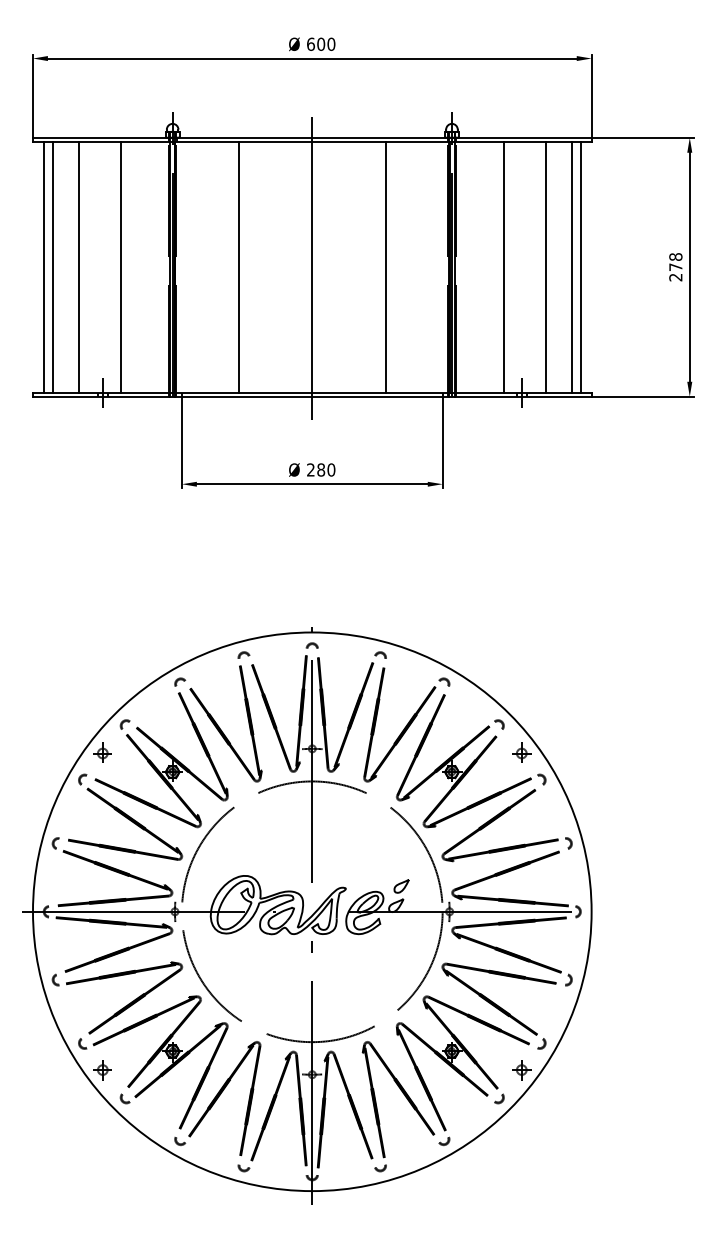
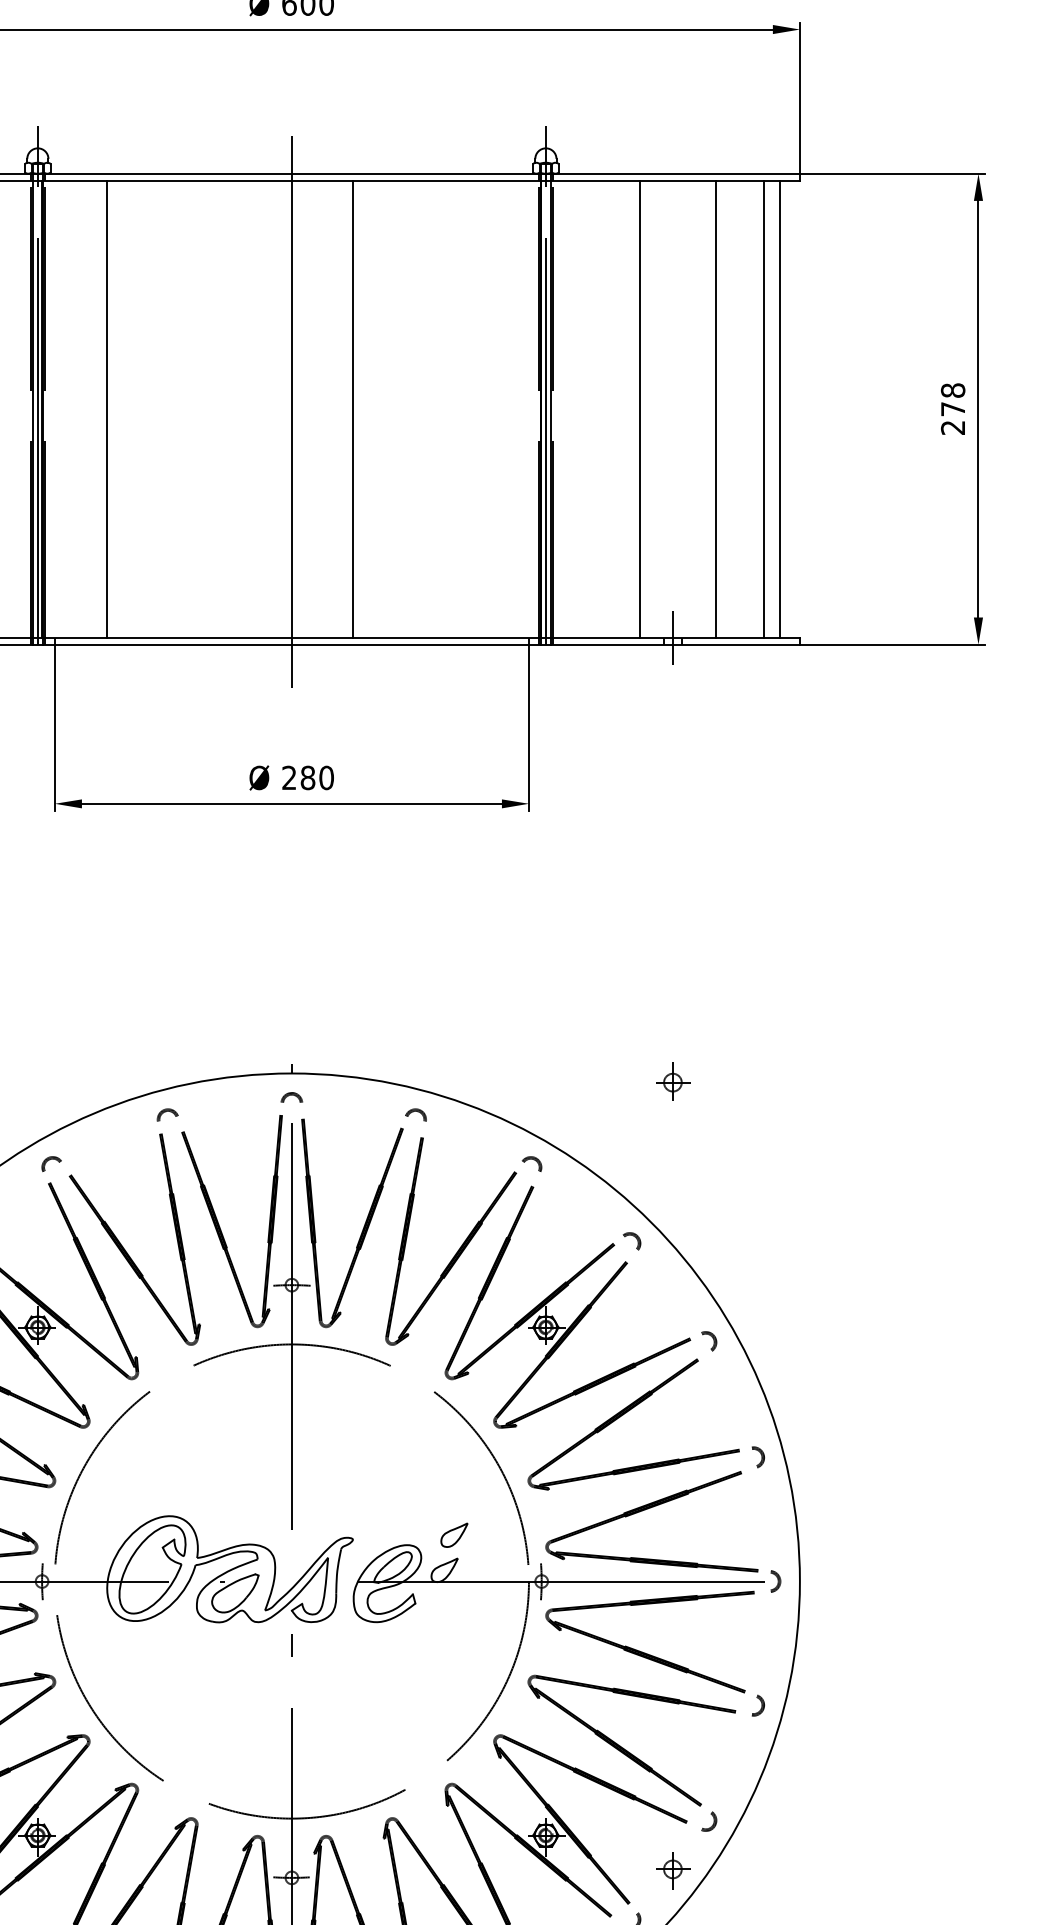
line: (238, 266) -> (106, 407), moved
line: (386, 266) -> (354, 407), moved
part: (521, 752) -> (672, 1080), moved

